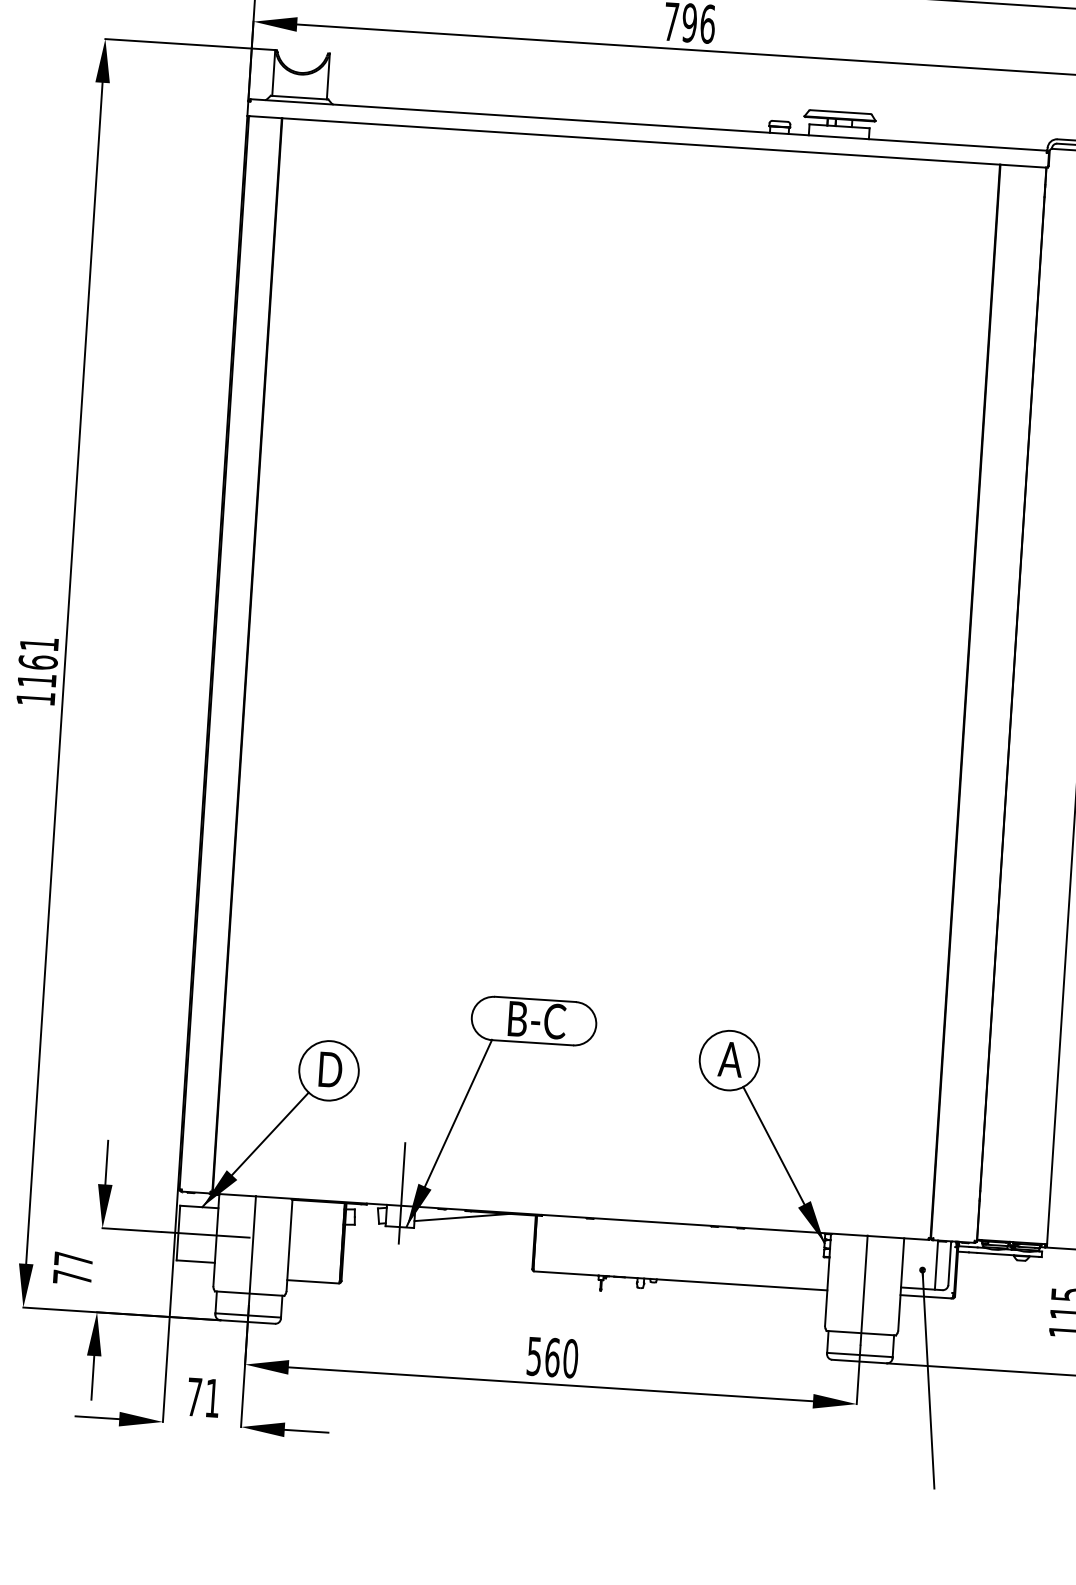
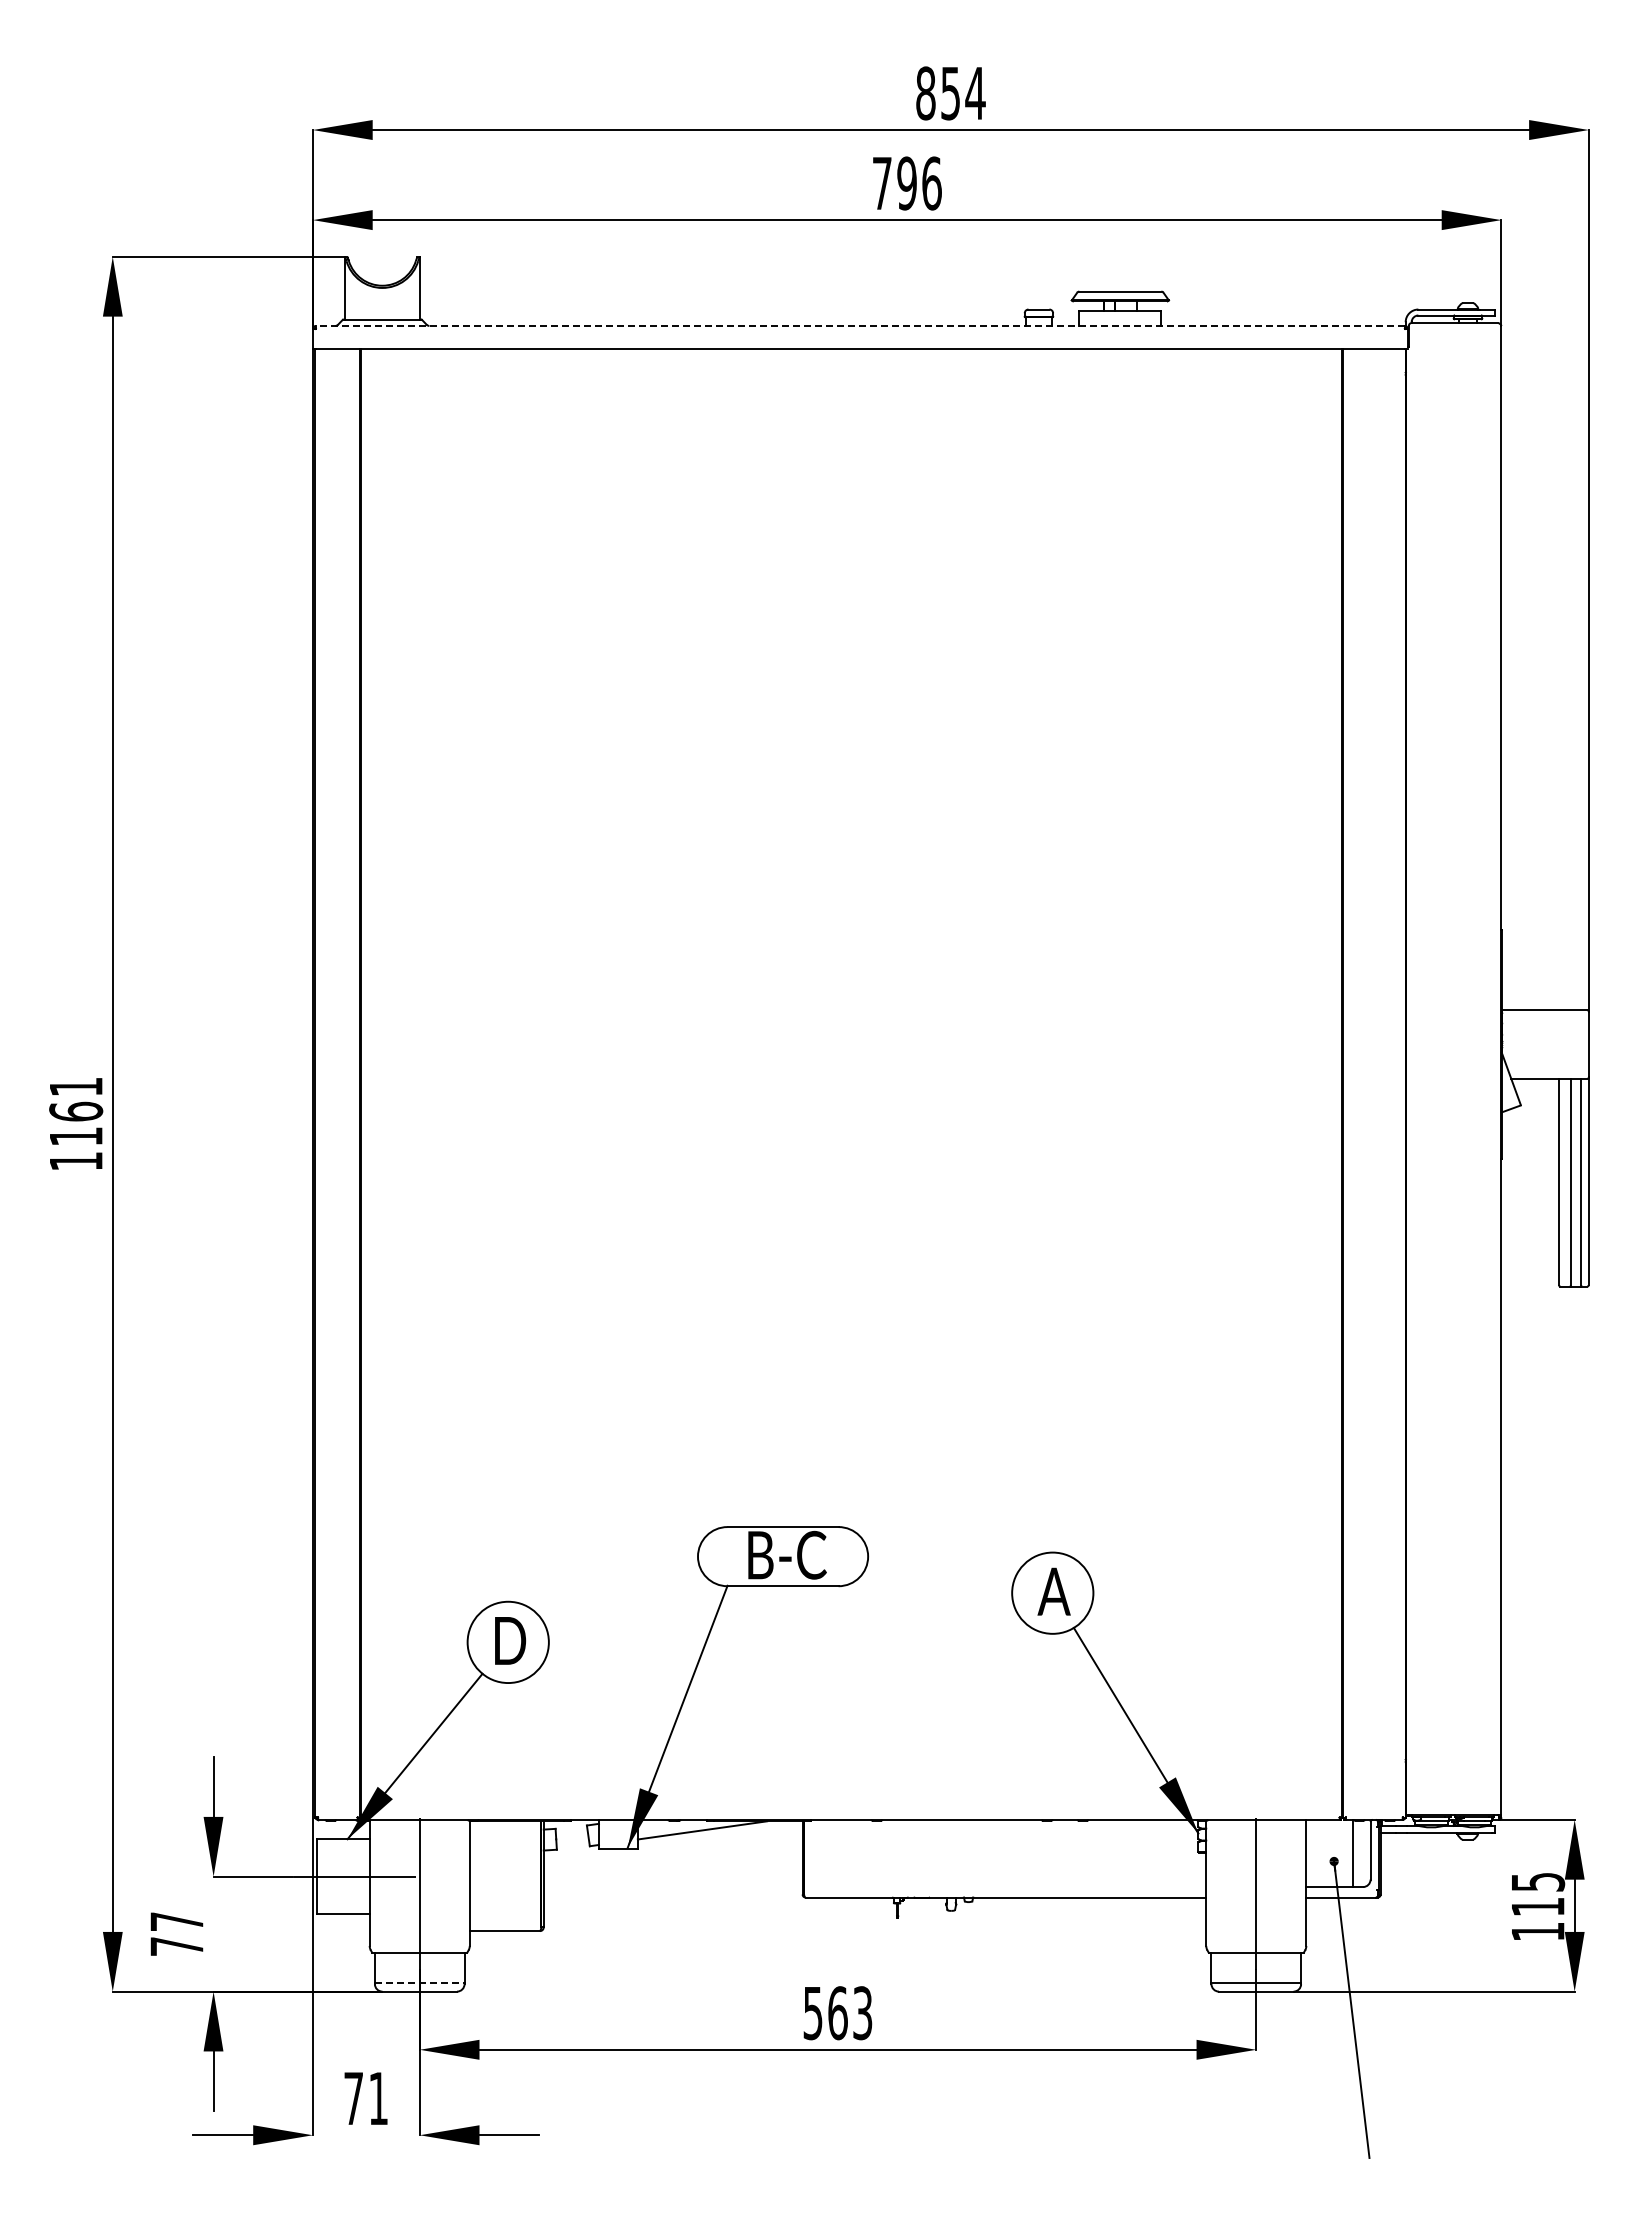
line: (648, 124) -> (860, 325), solid -> dashed
line: (402, 1193) -> (618, 1802), removed
line: (248, 1315) -> (419, 1982), solid -> dashed
text: (570, 1358) -> (862, 2013), 560 -> 563

